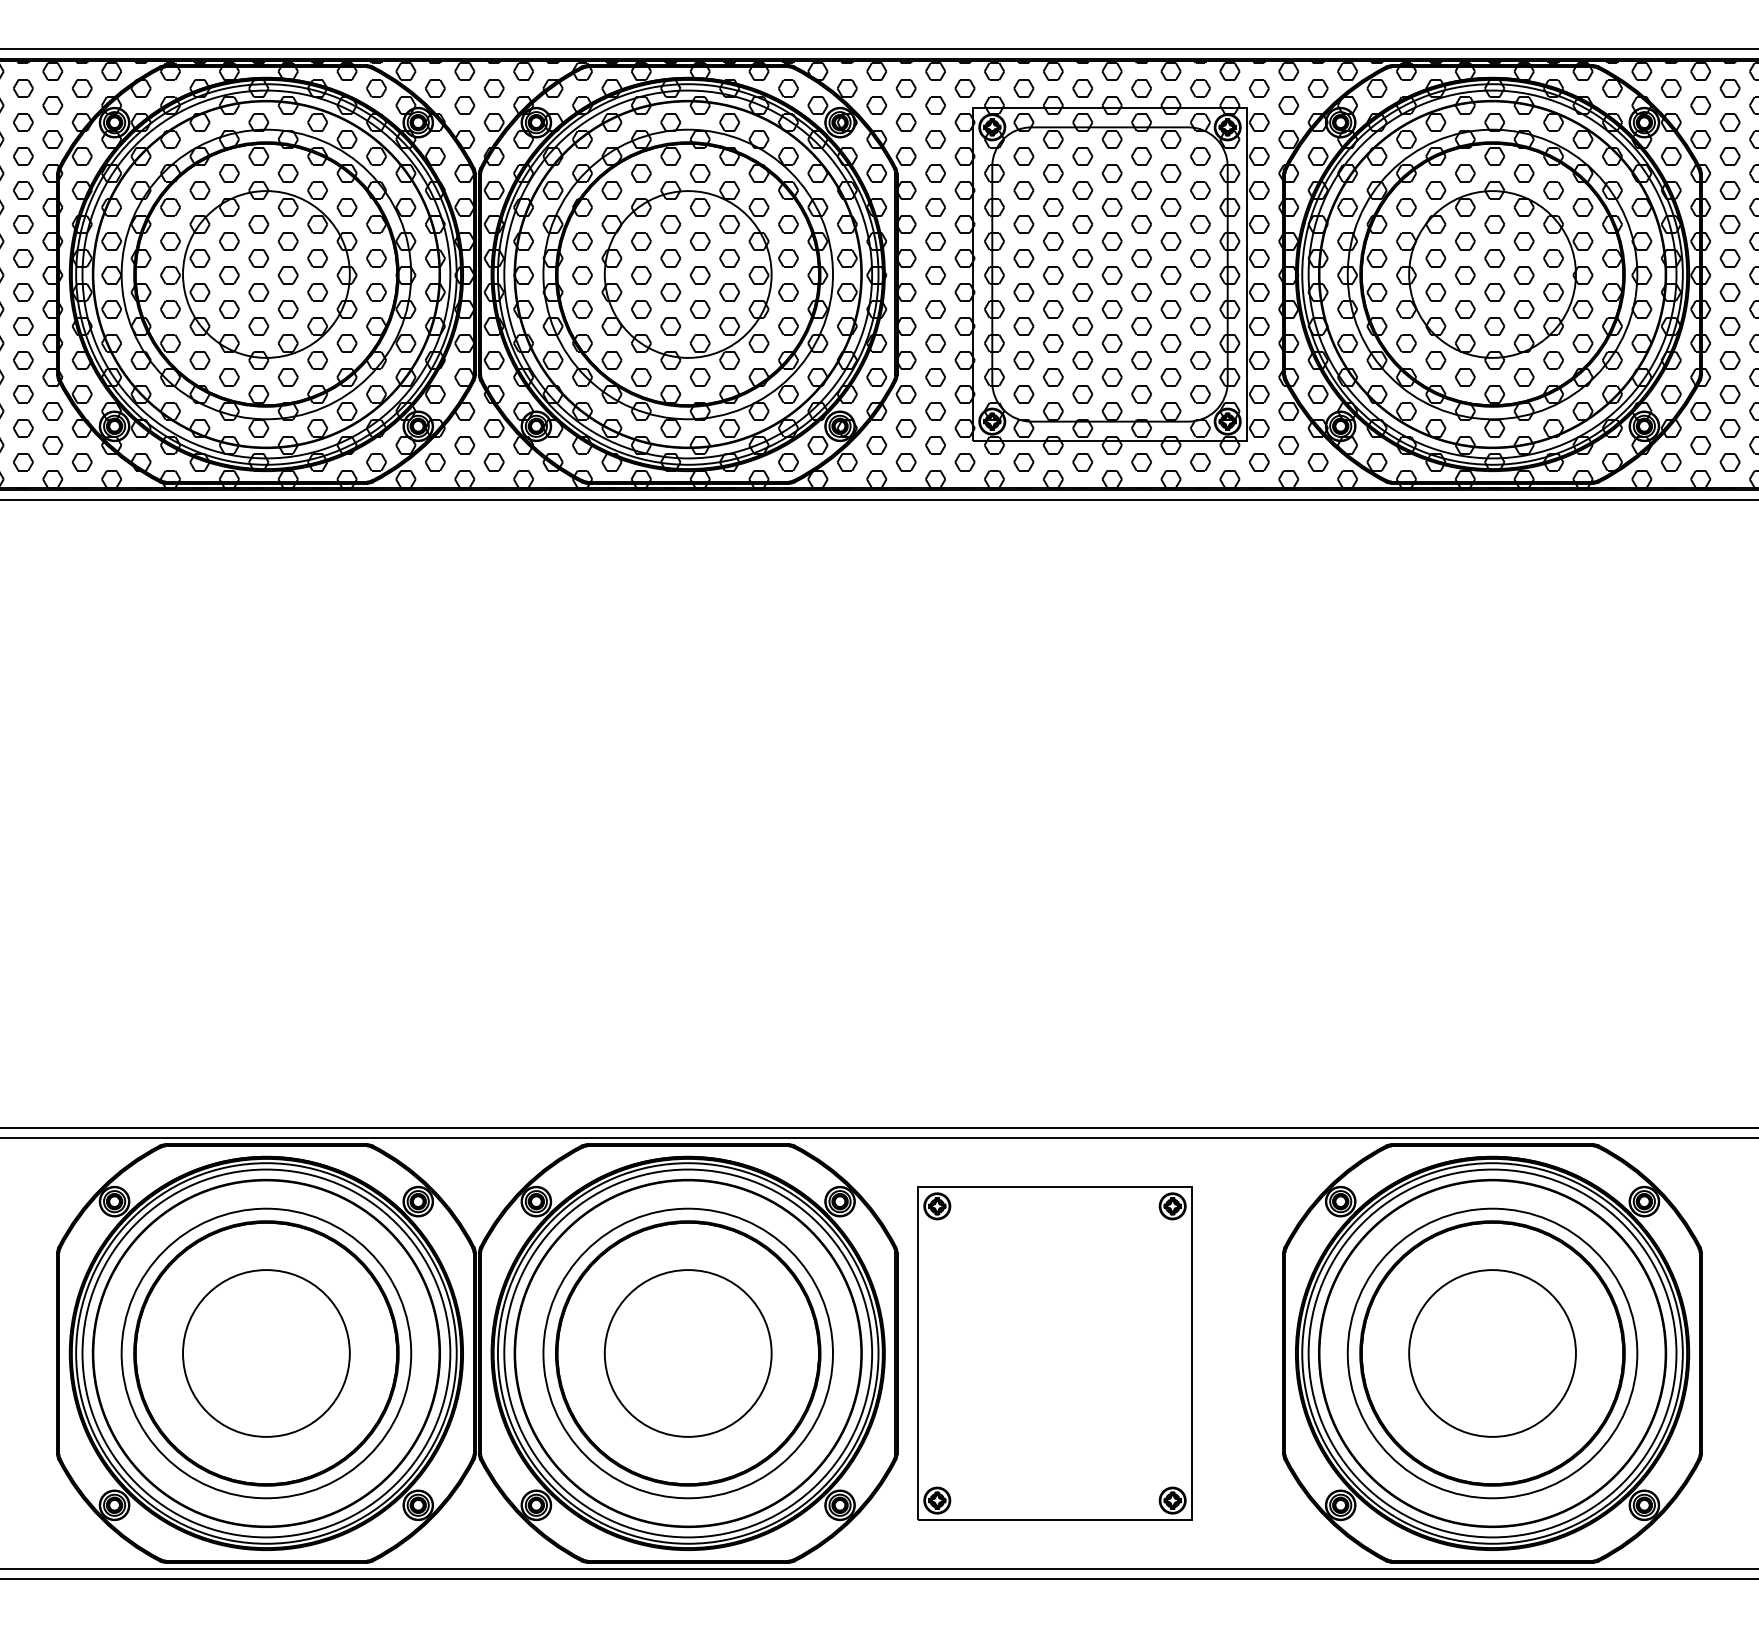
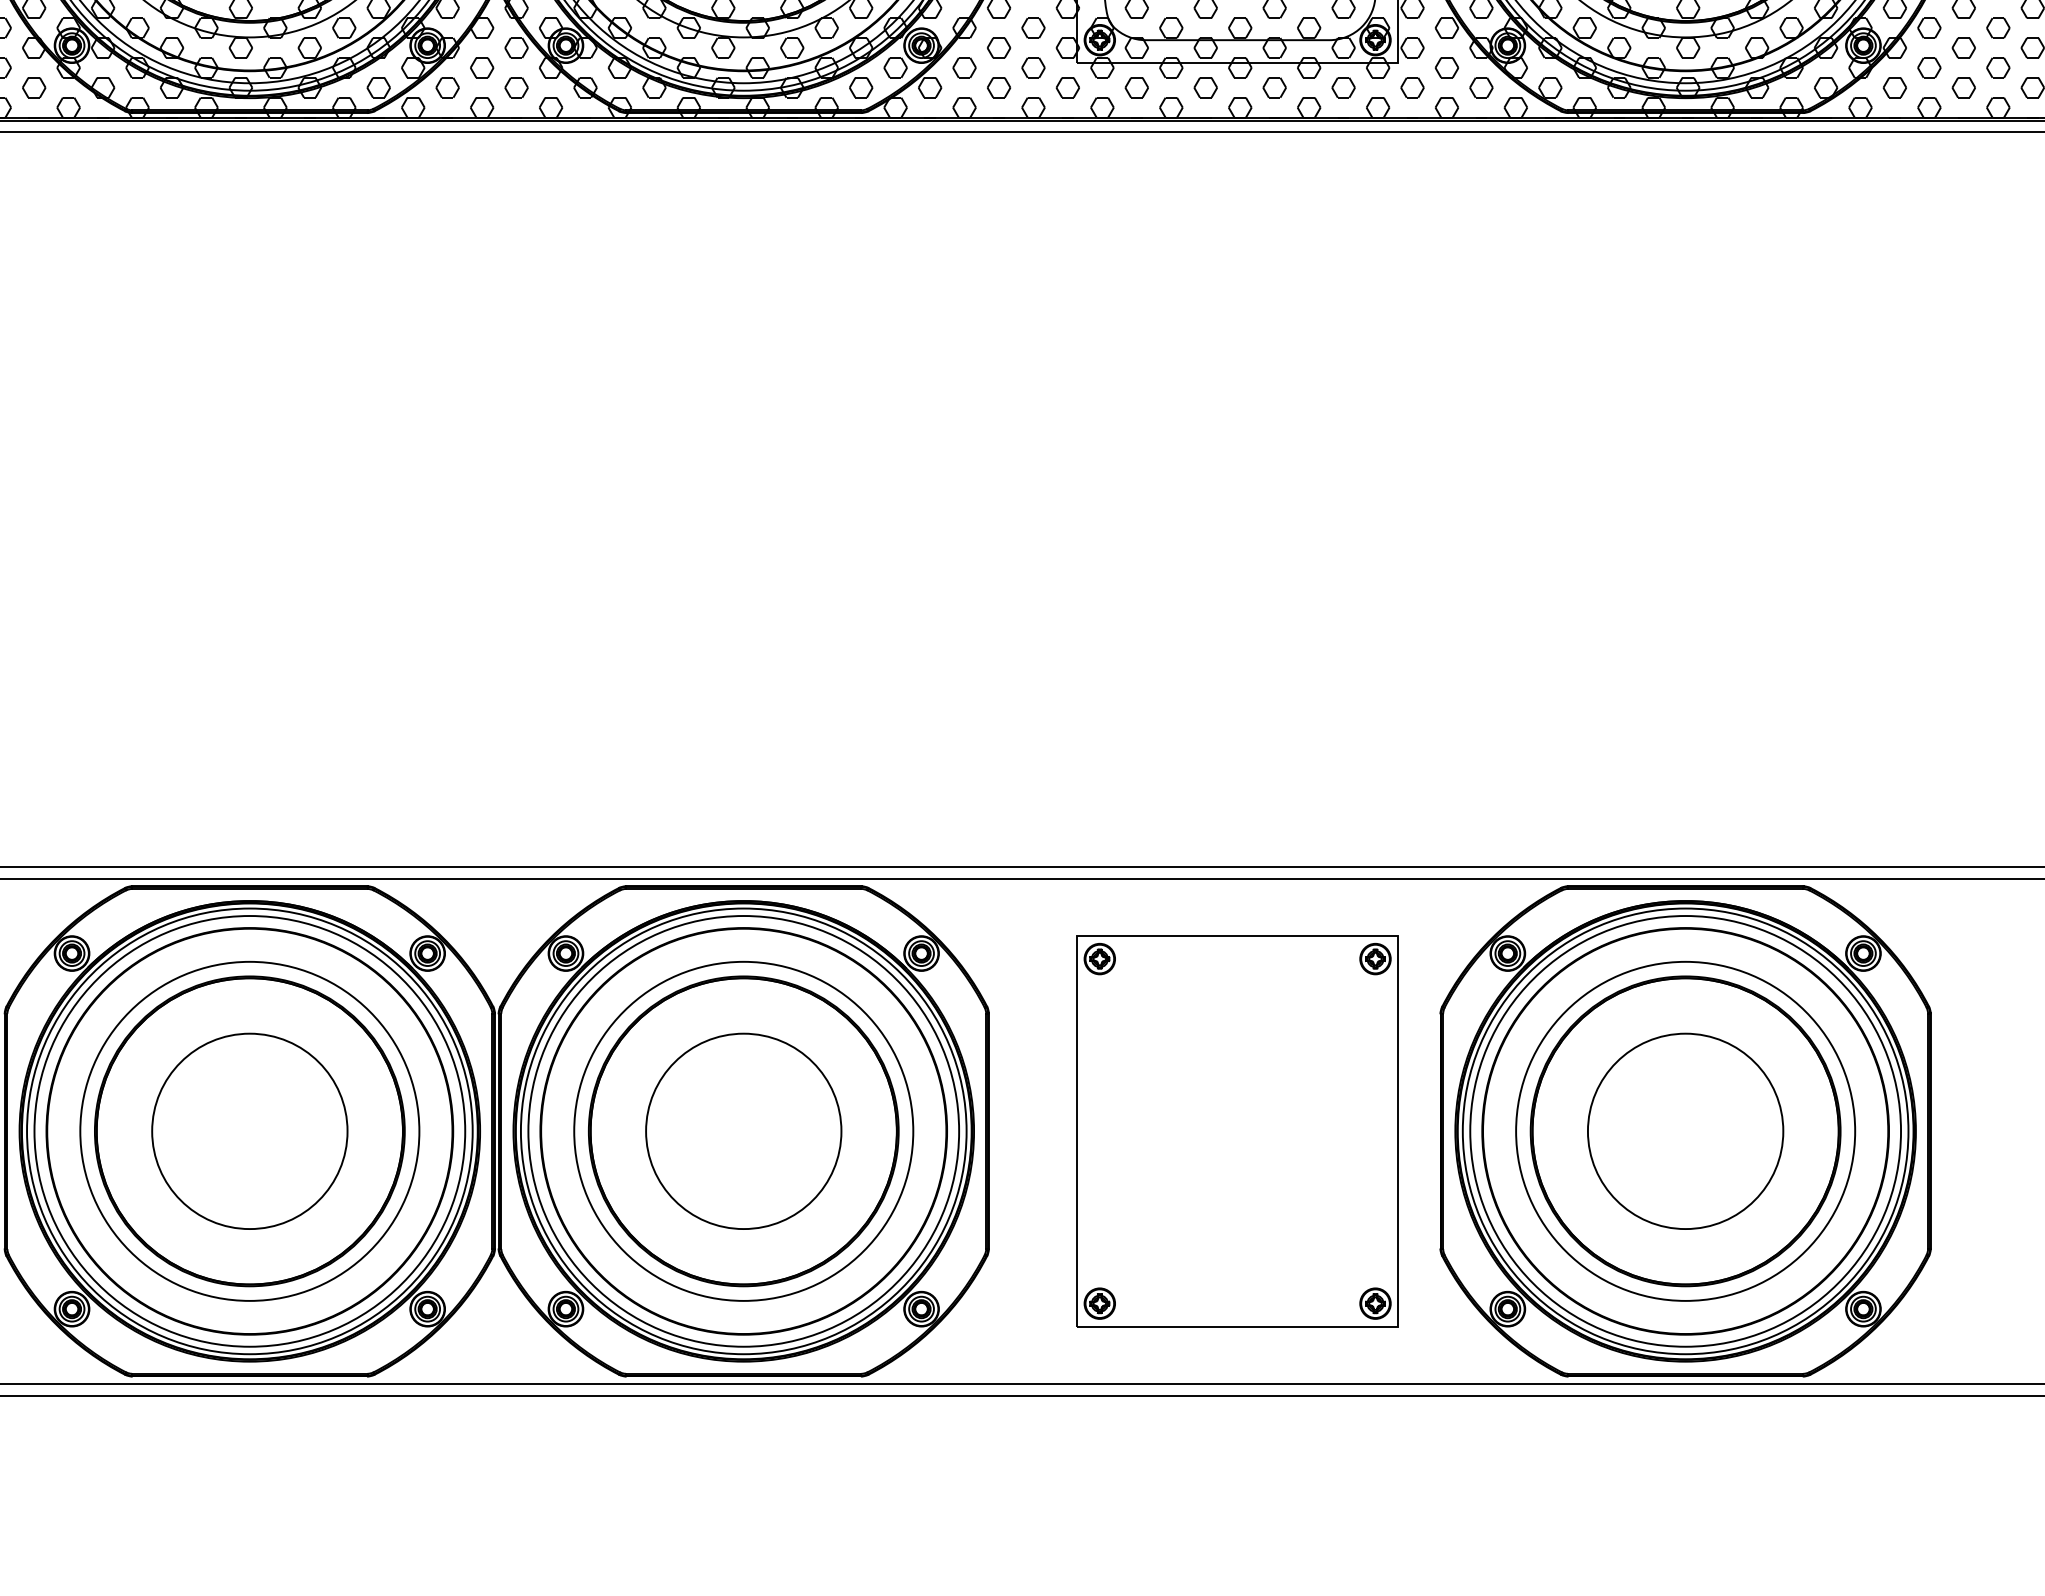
part: (1054, 1353) -> (1237, 1131), moved

